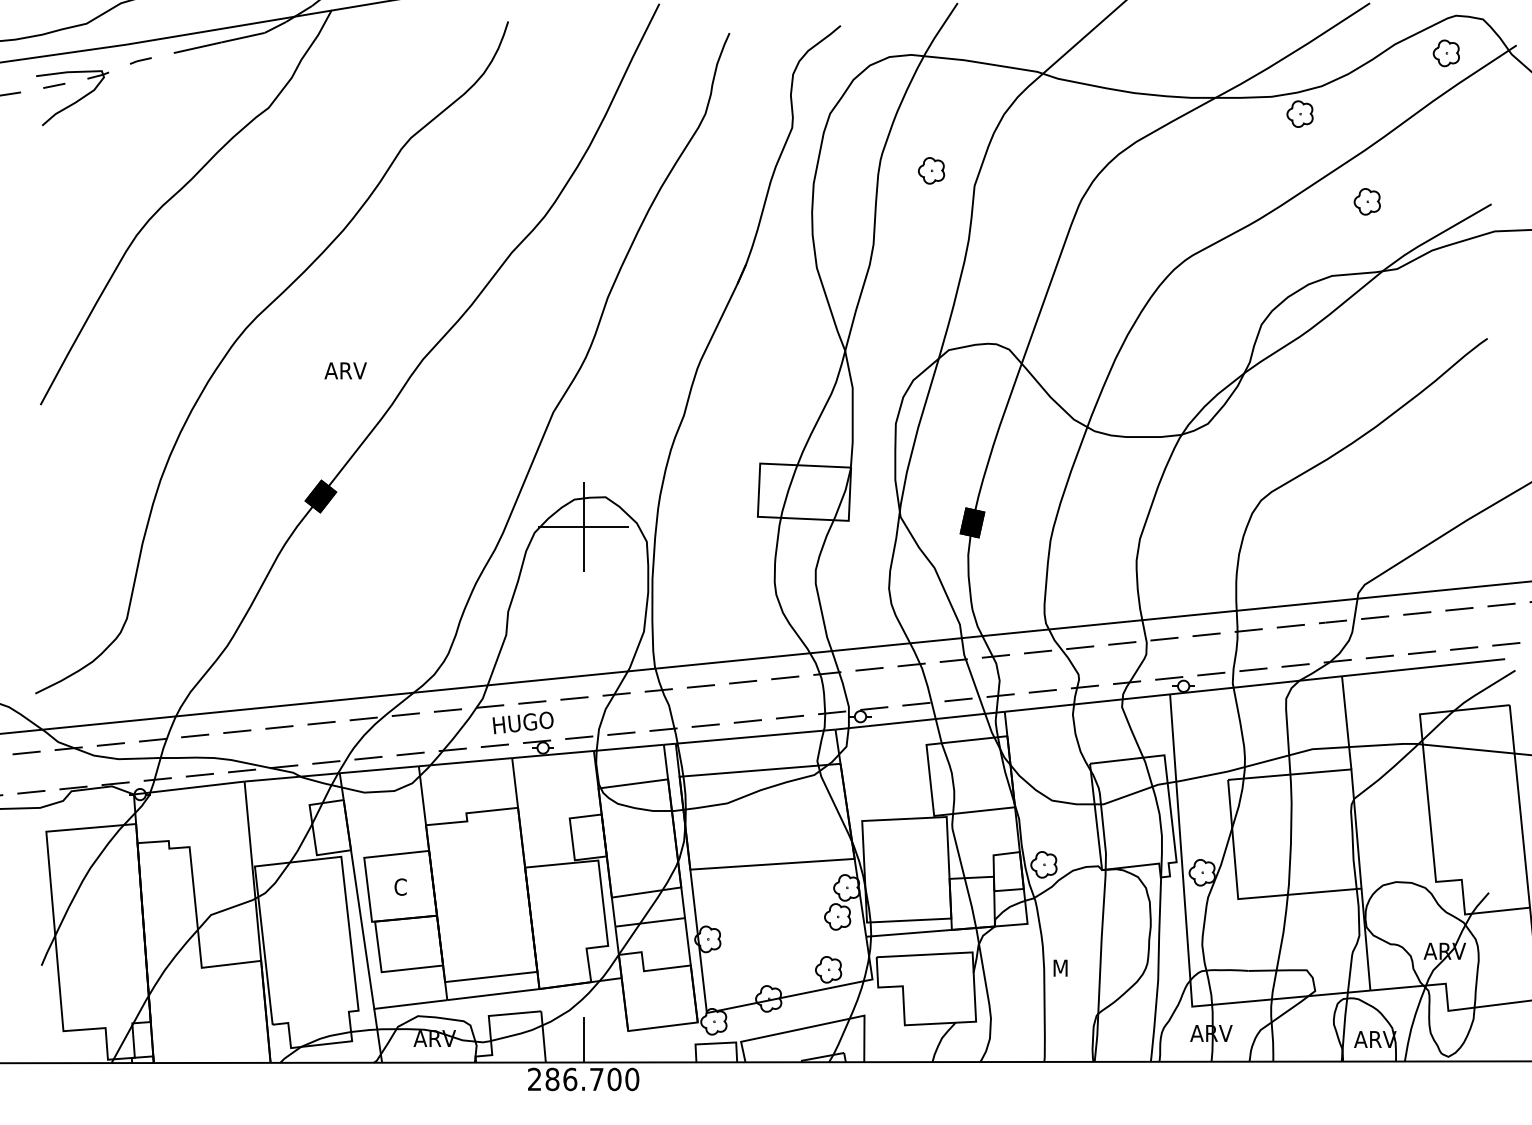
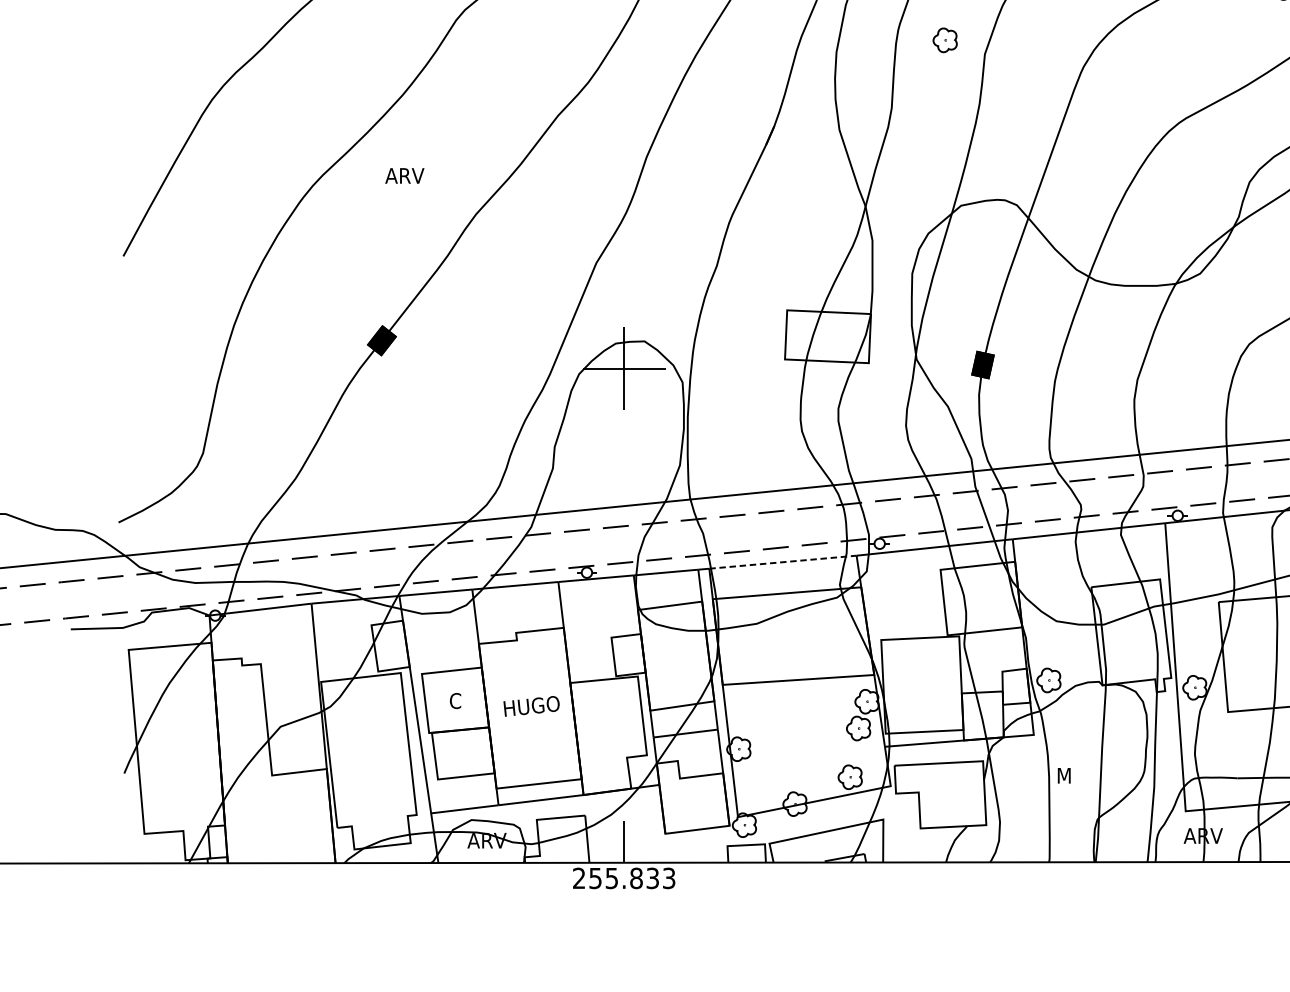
text: (345, 370) -> (404, 175), moved
text: (522, 722) -> (531, 705), moved
line: (756, 736) -> (783, 562), solid -> dashed
text: (592, 1079) -> (632, 878), 286.700 -> 255.833

